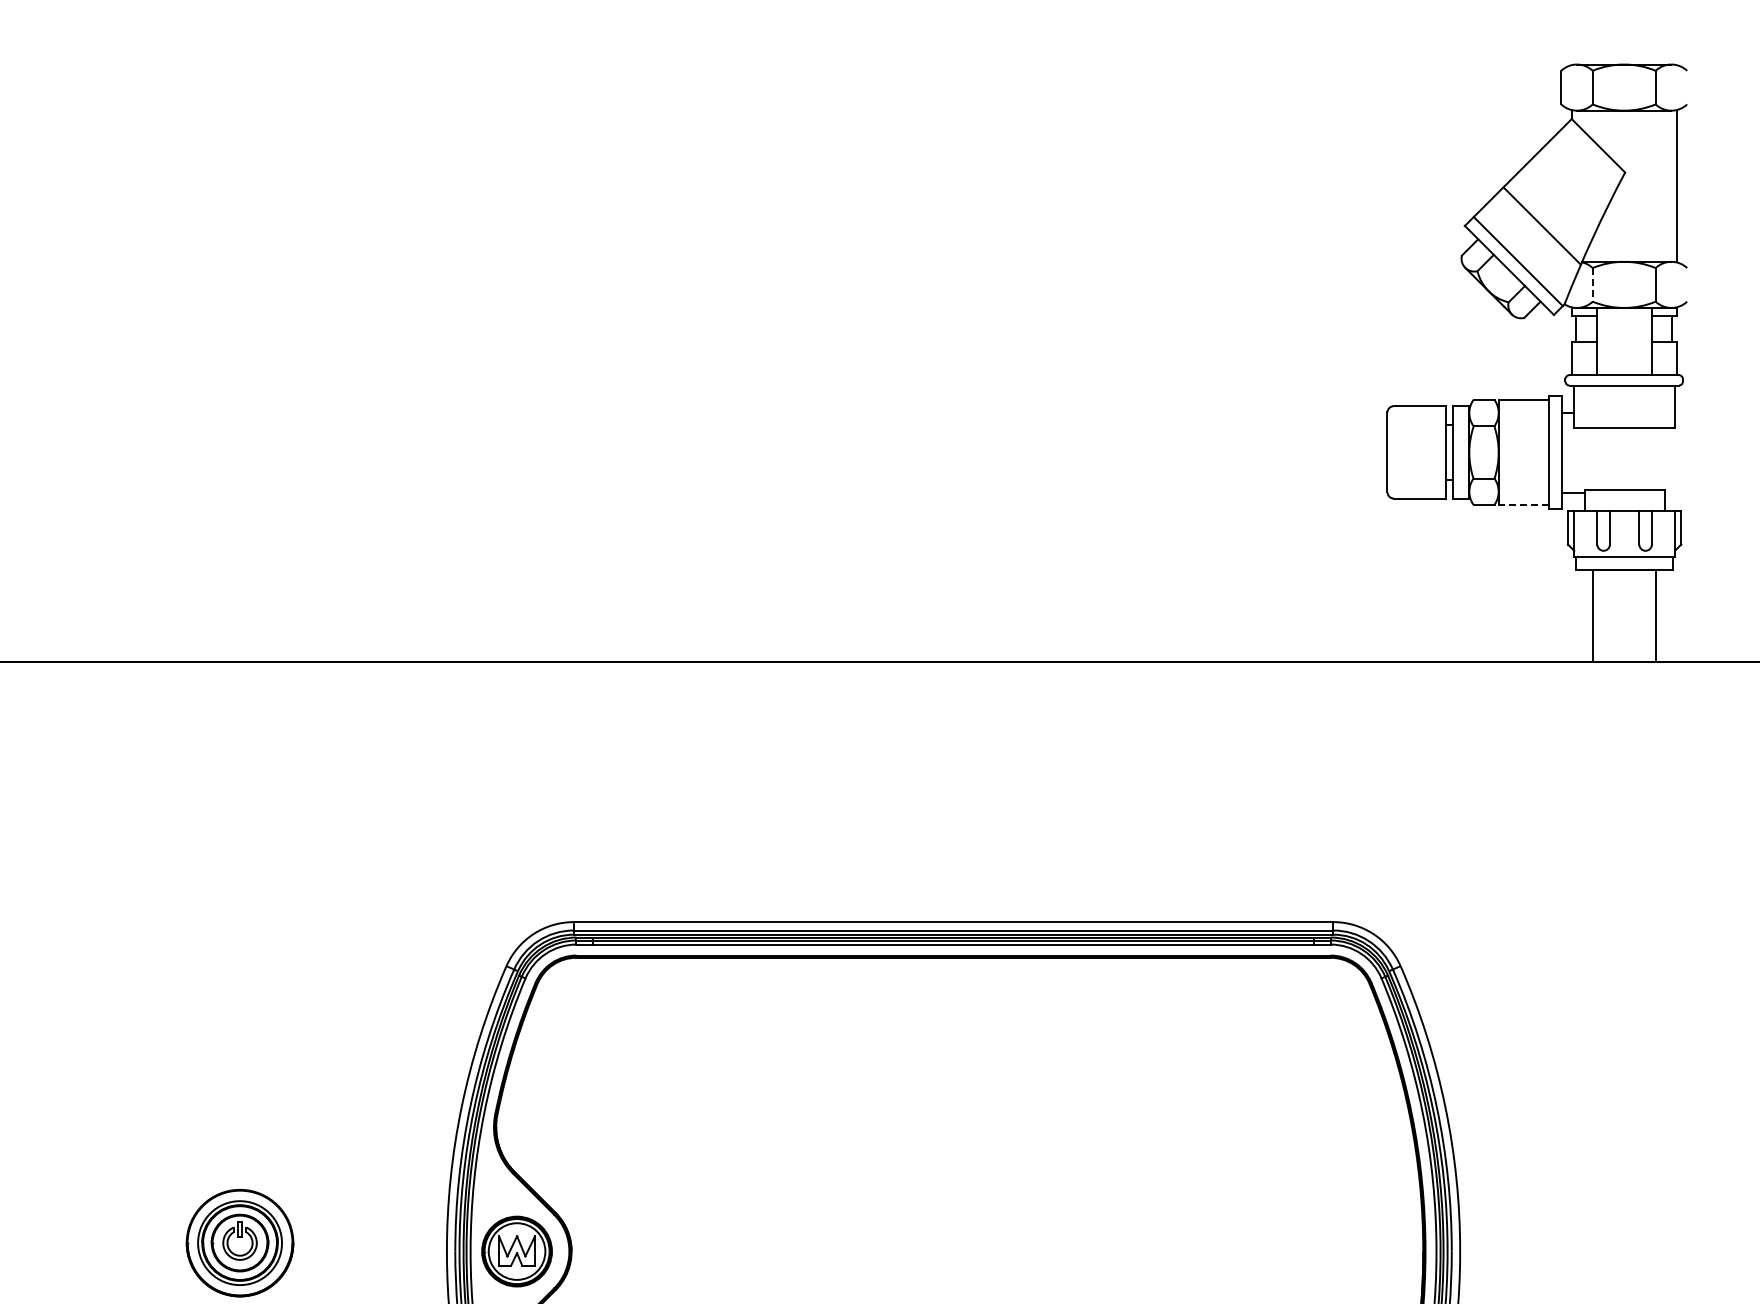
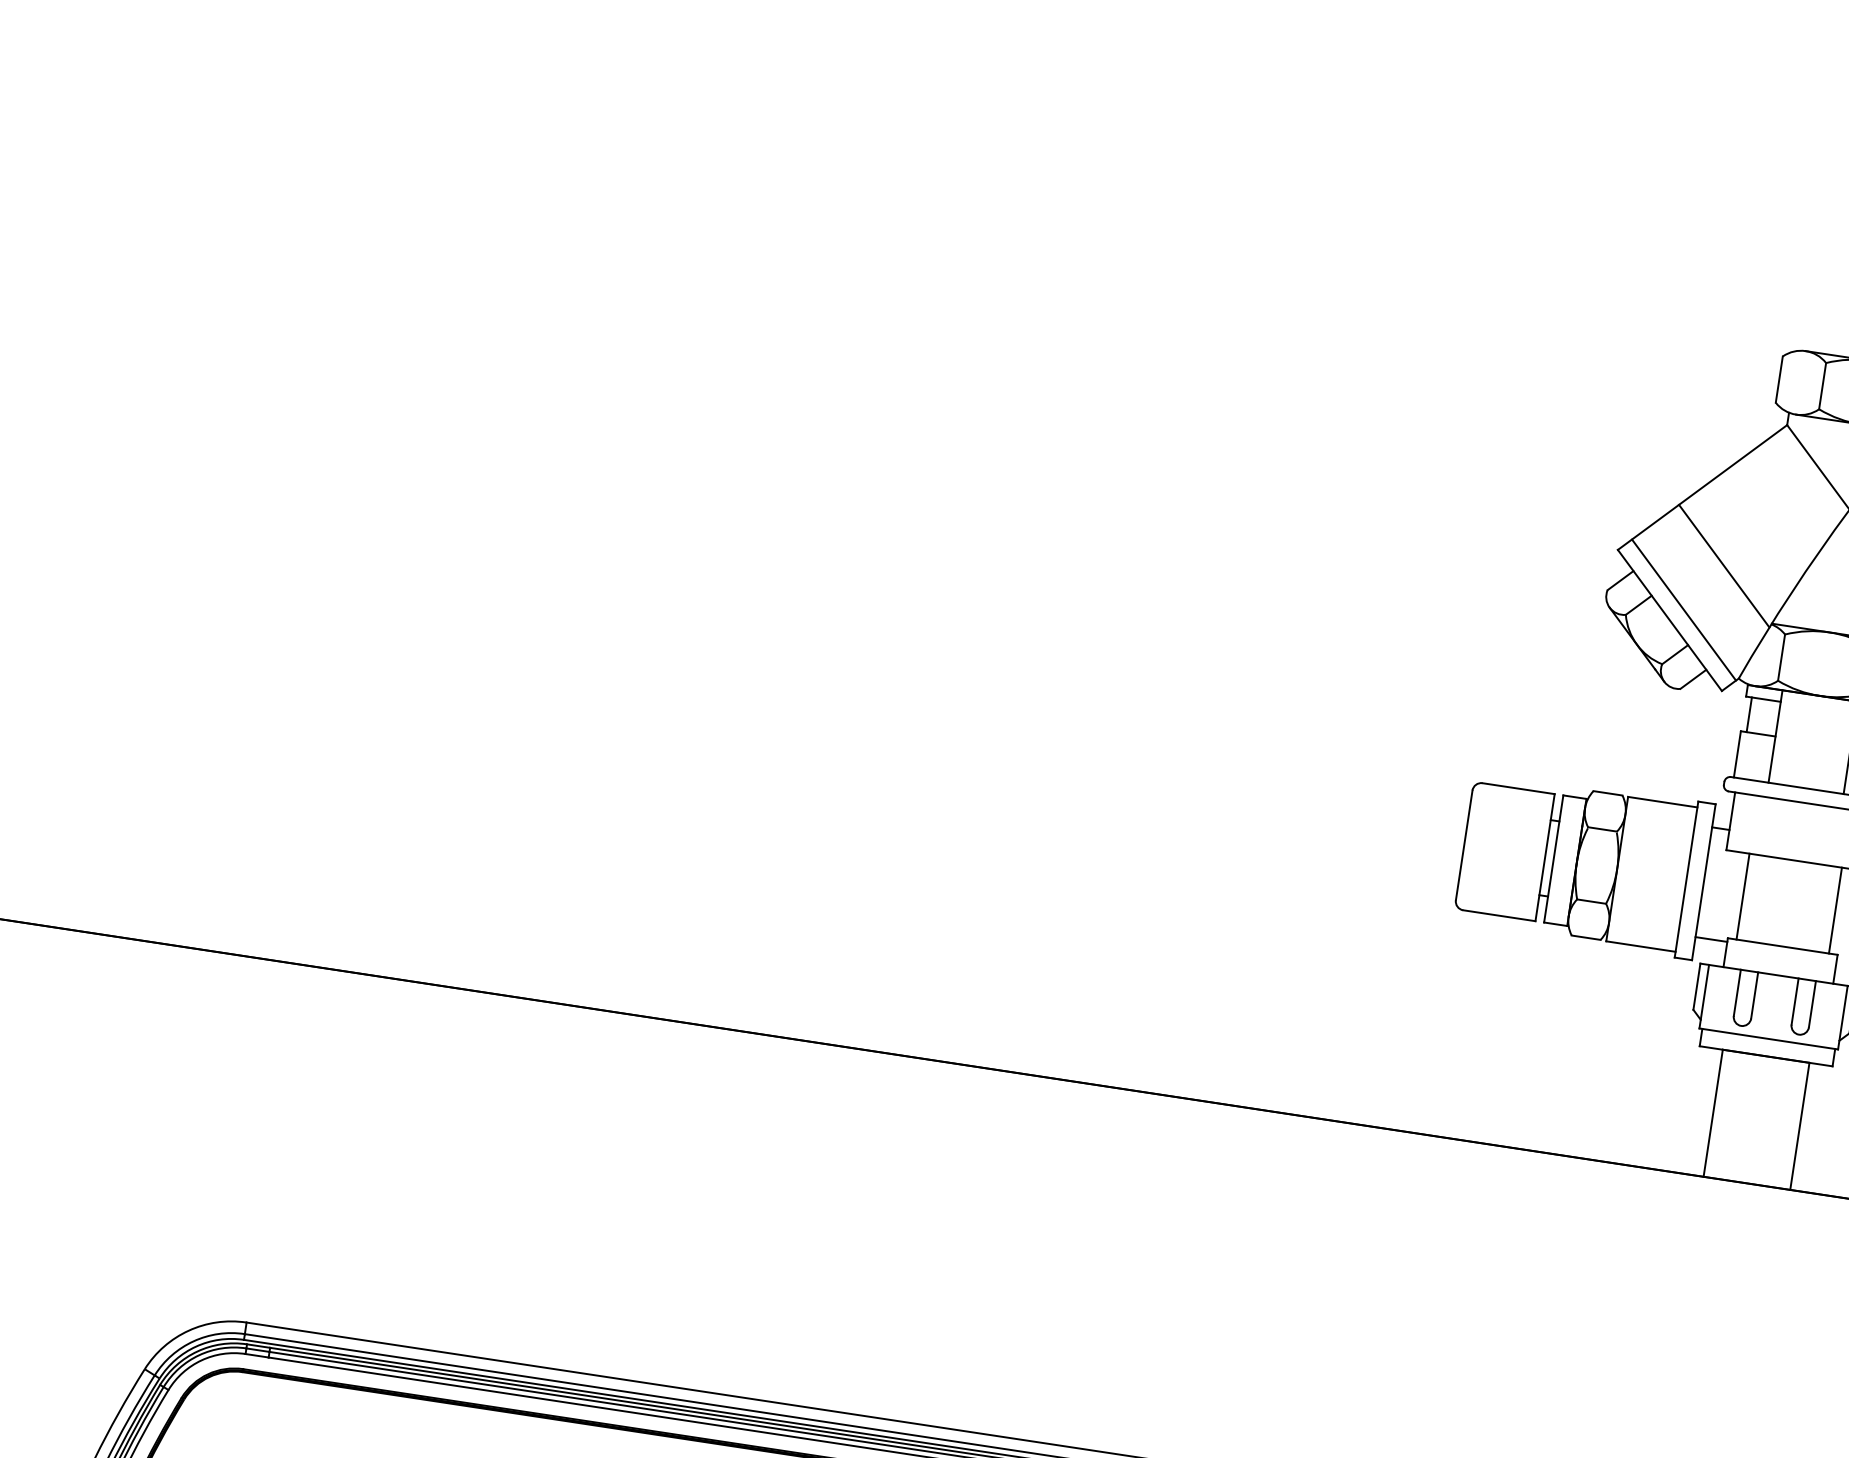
line: (1592, 284) -> (1781, 657), dashed -> solid
line: (1591, 458) -> (1743, 896), added
line: (1658, 458) -> (1835, 910), added
line: (1523, 505) -> (1640, 946), dashed -> solid

